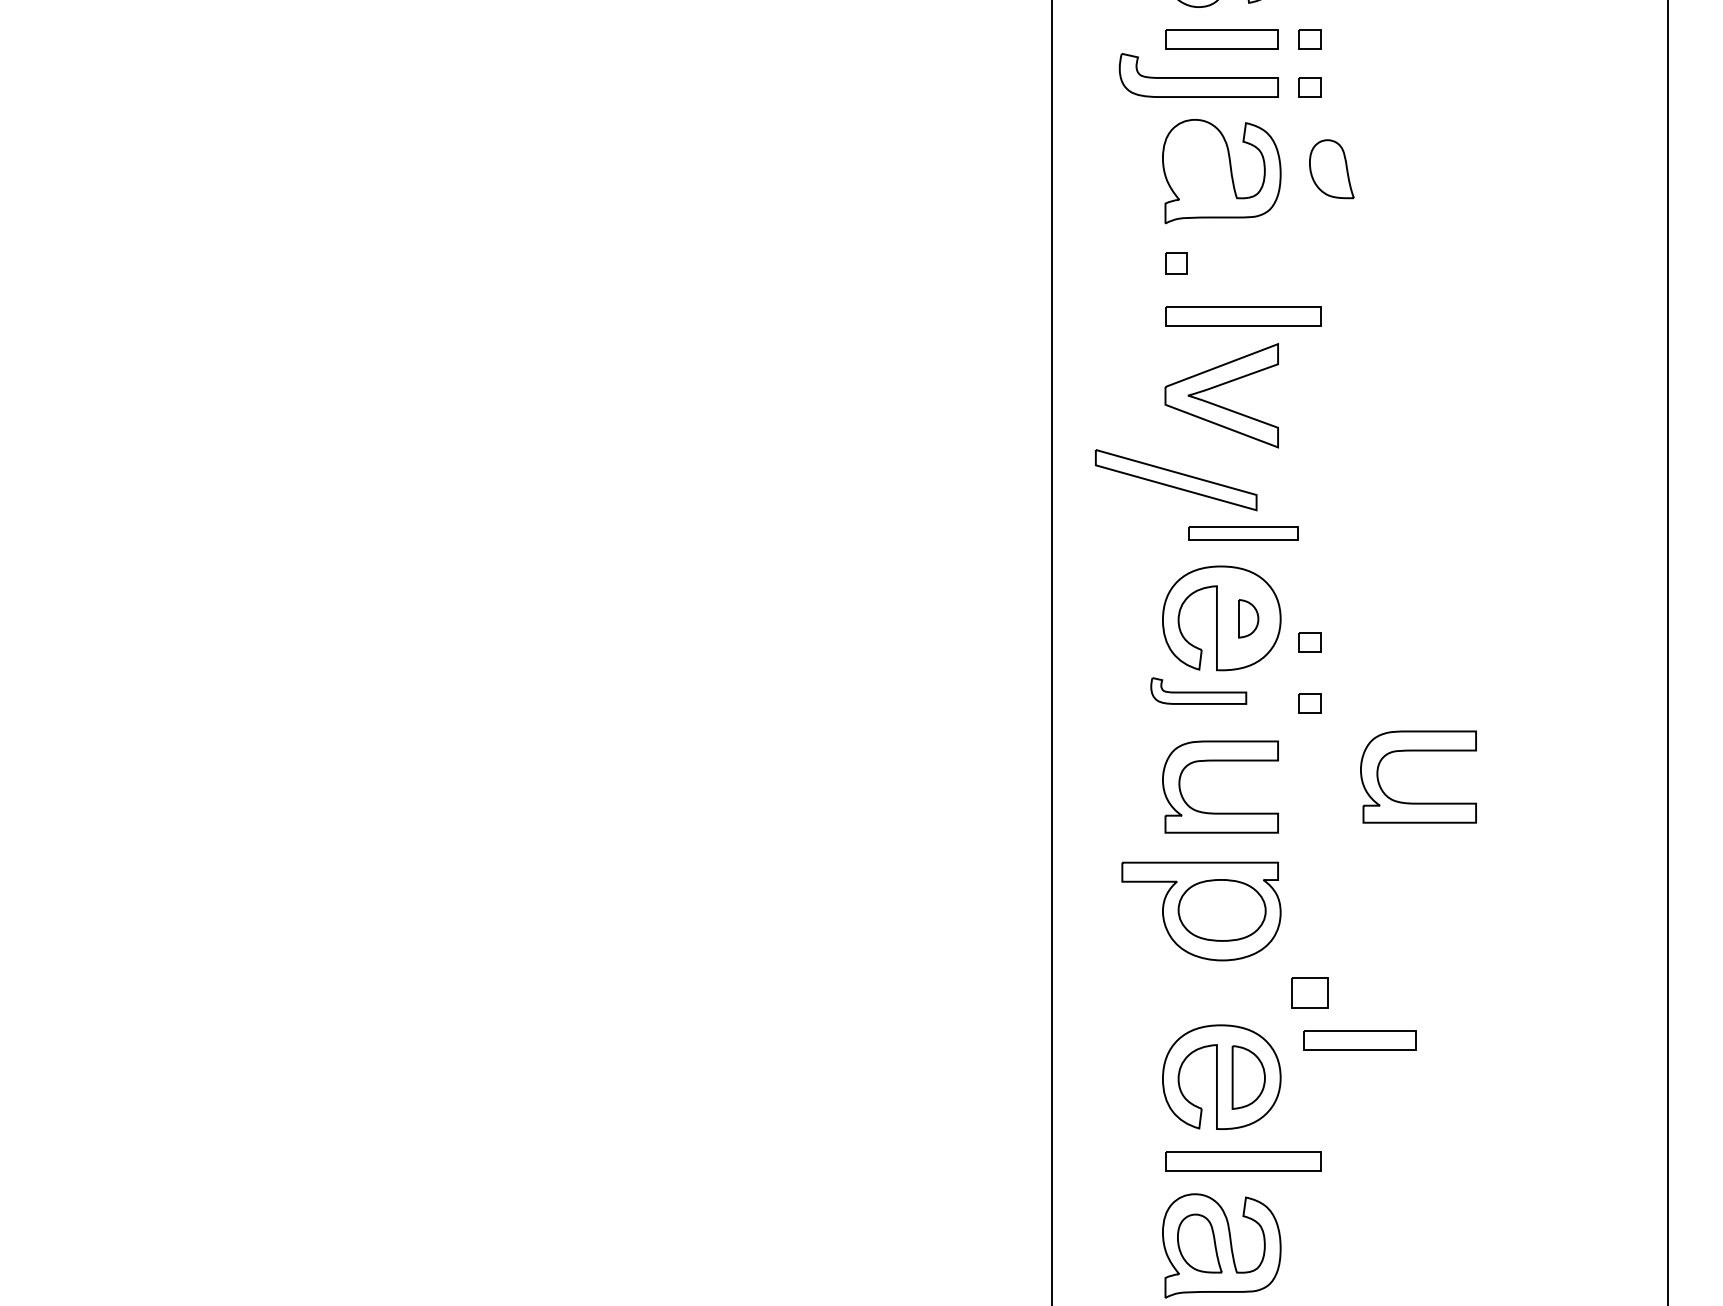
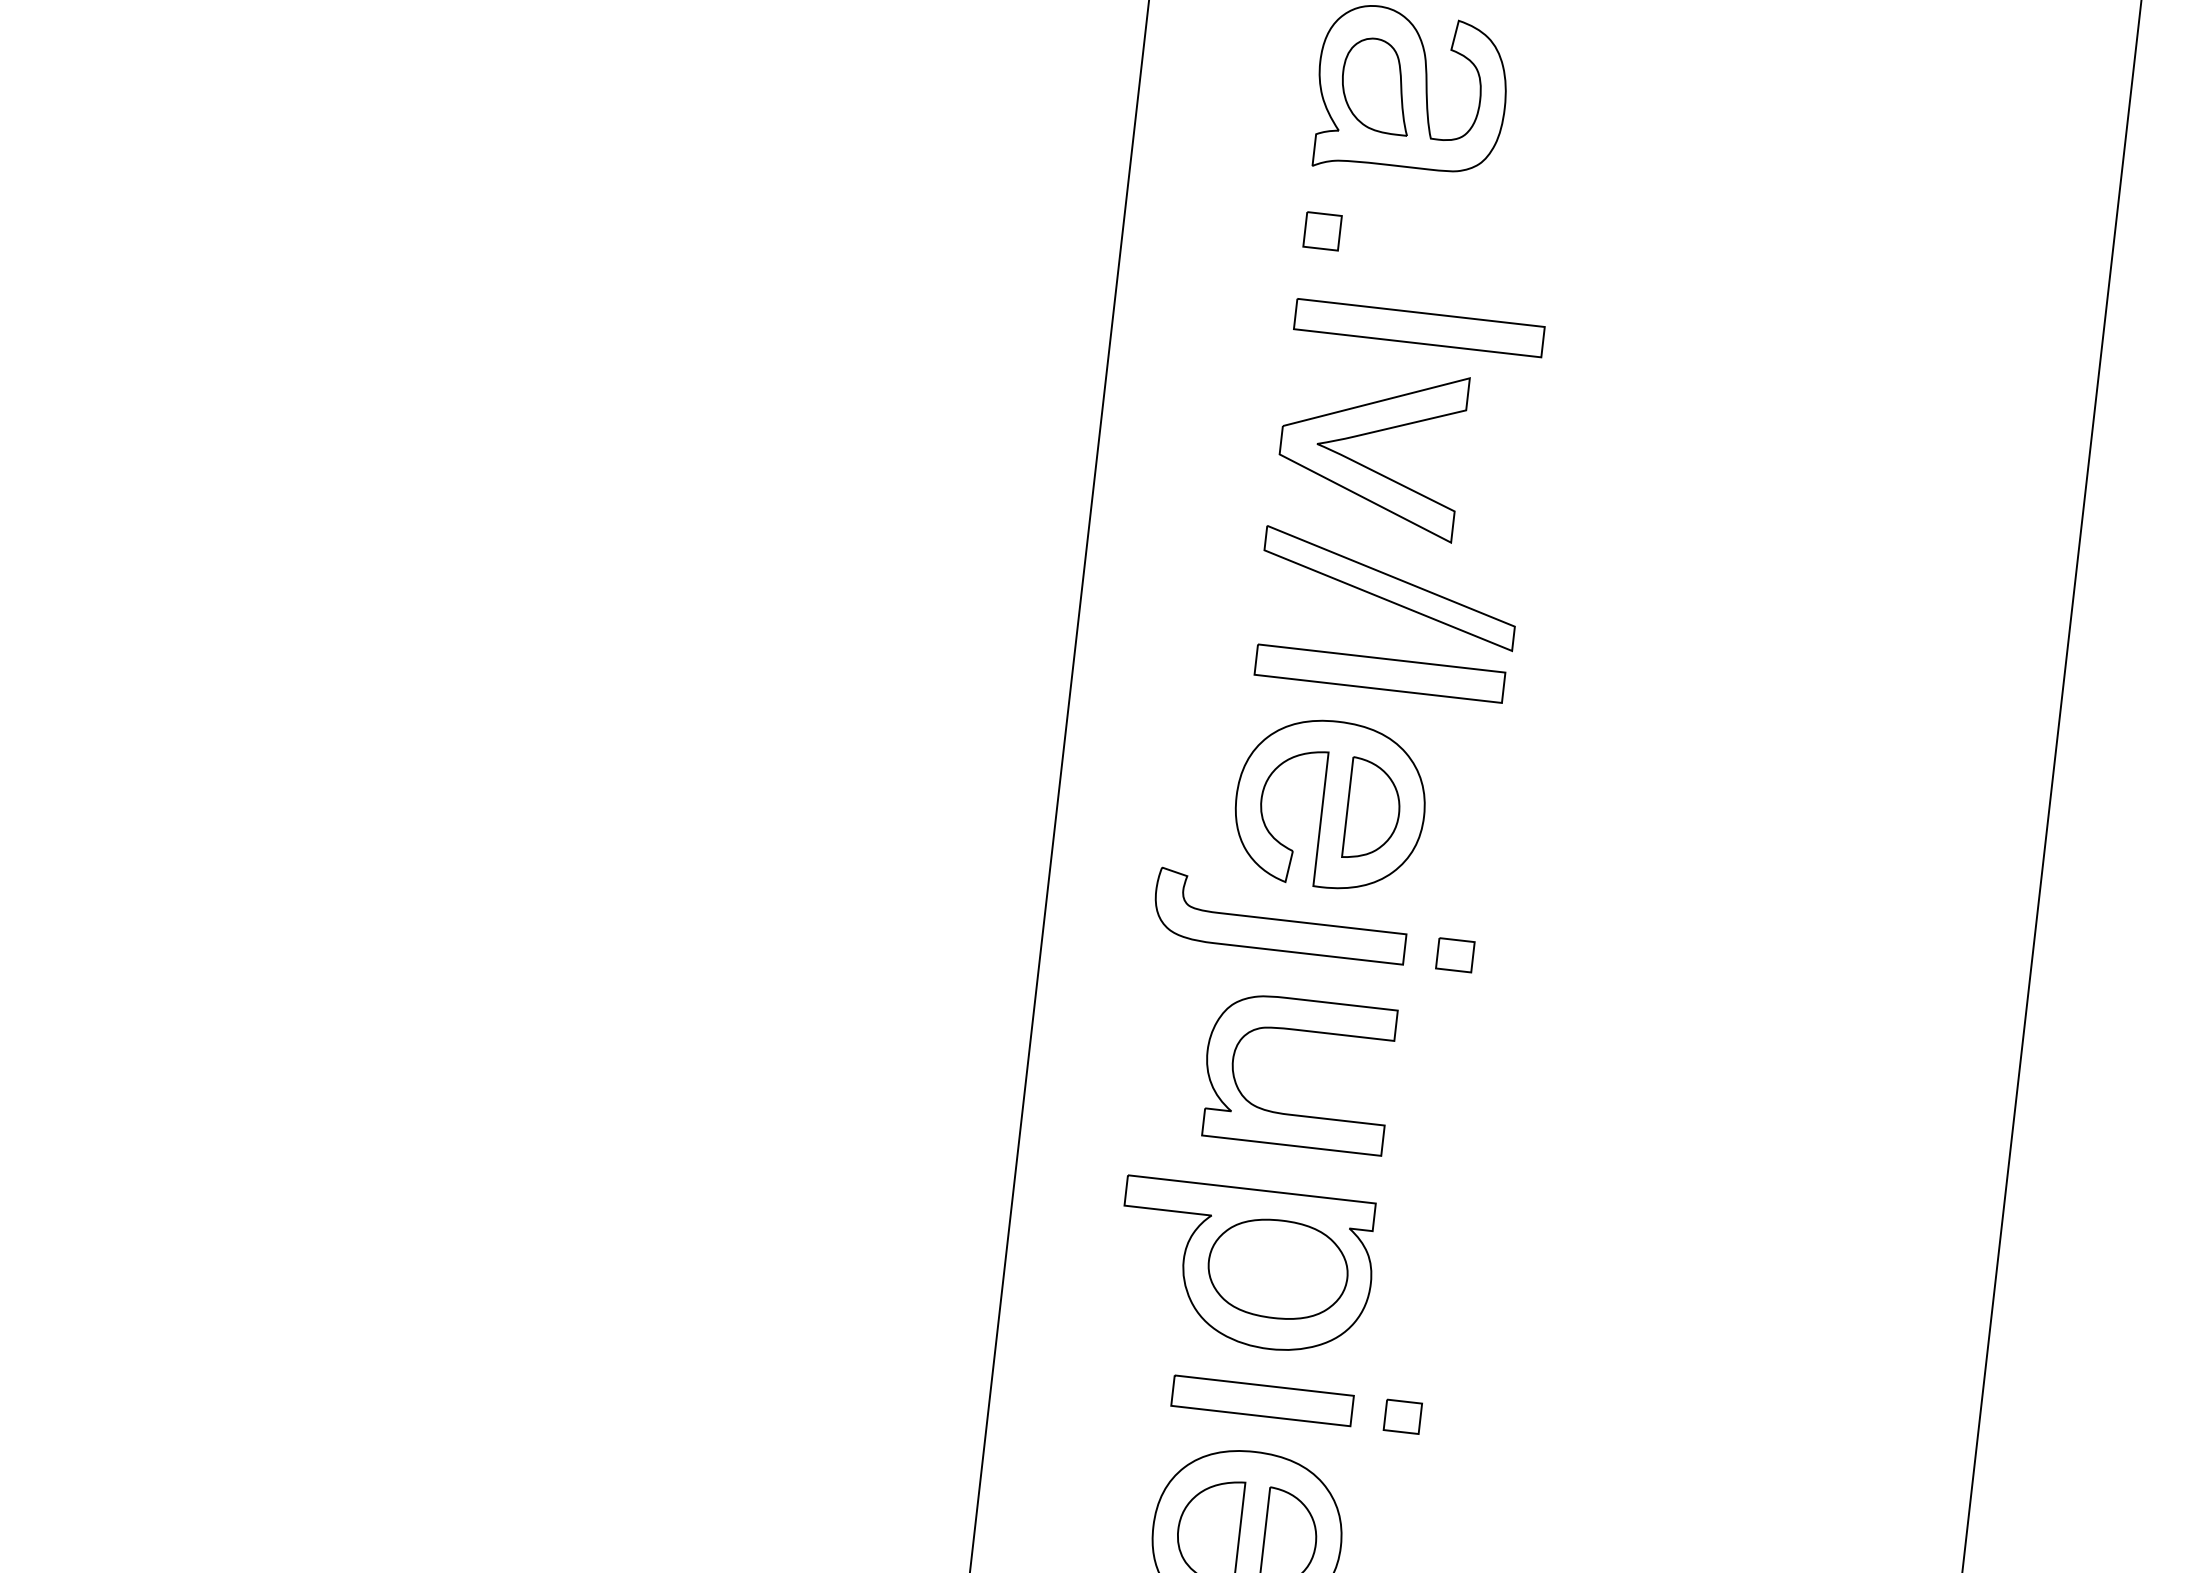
part: (1331, 169) -> (1376, 86), moved
part: (1176, 480) -> (1390, 589), moved
part: (1243, 533) -> (1380, 673), size x1.43
part: (1248, 618) -> (1373, 809), size x1.67
part: (1309, 642) -> (1465, 858), removed
part: (1198, 690) -> (1280, 915), size x1.67
part: (1418, 751) -> (1619, 1052), removed
part: (1309, 993) -> (1402, 1417), size x0.62
part: (1359, 1040) -> (1262, 1401), moved

